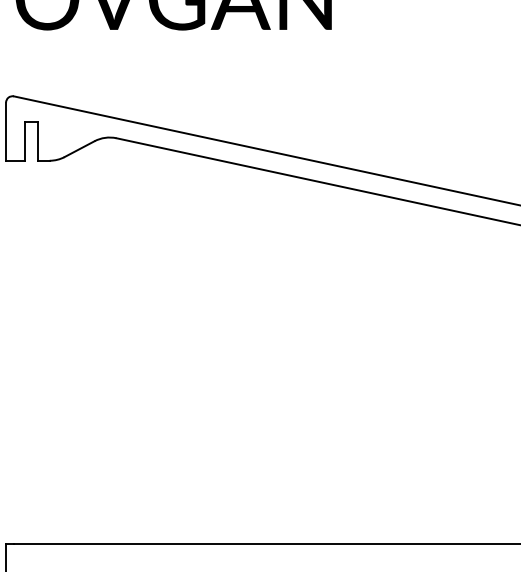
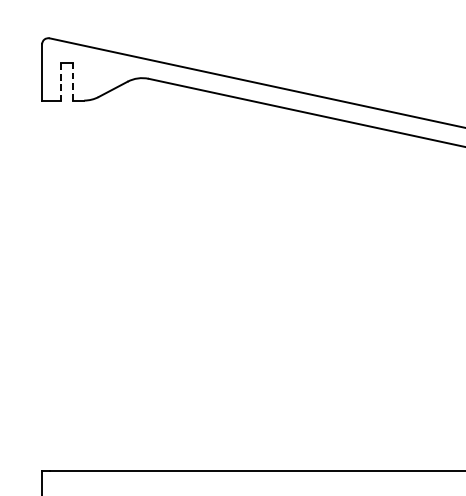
line: (38, 140) -> (73, 81), solid -> dashed
line: (25, 141) -> (60, 81), solid -> dashed

